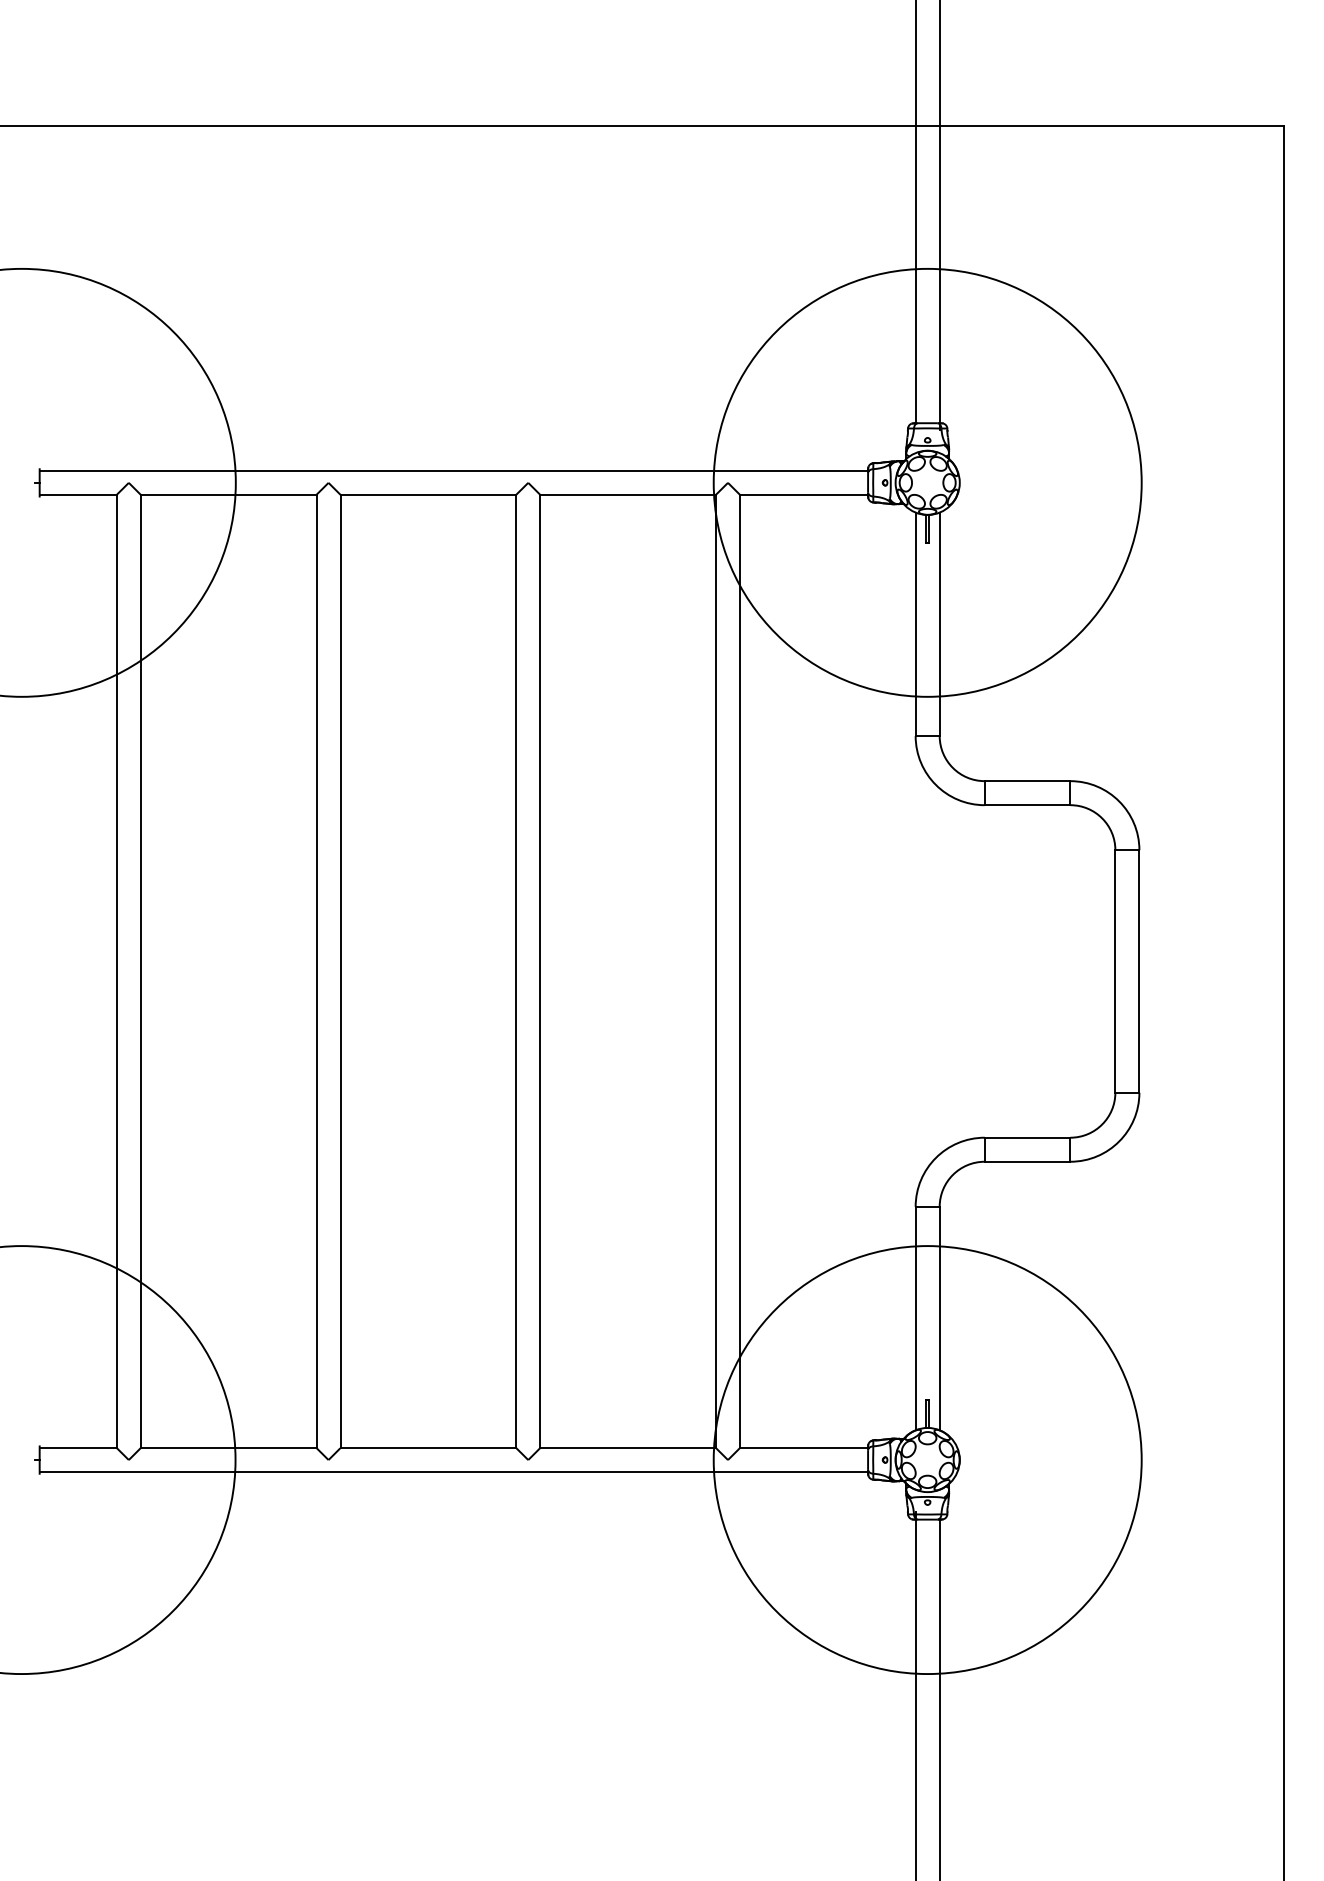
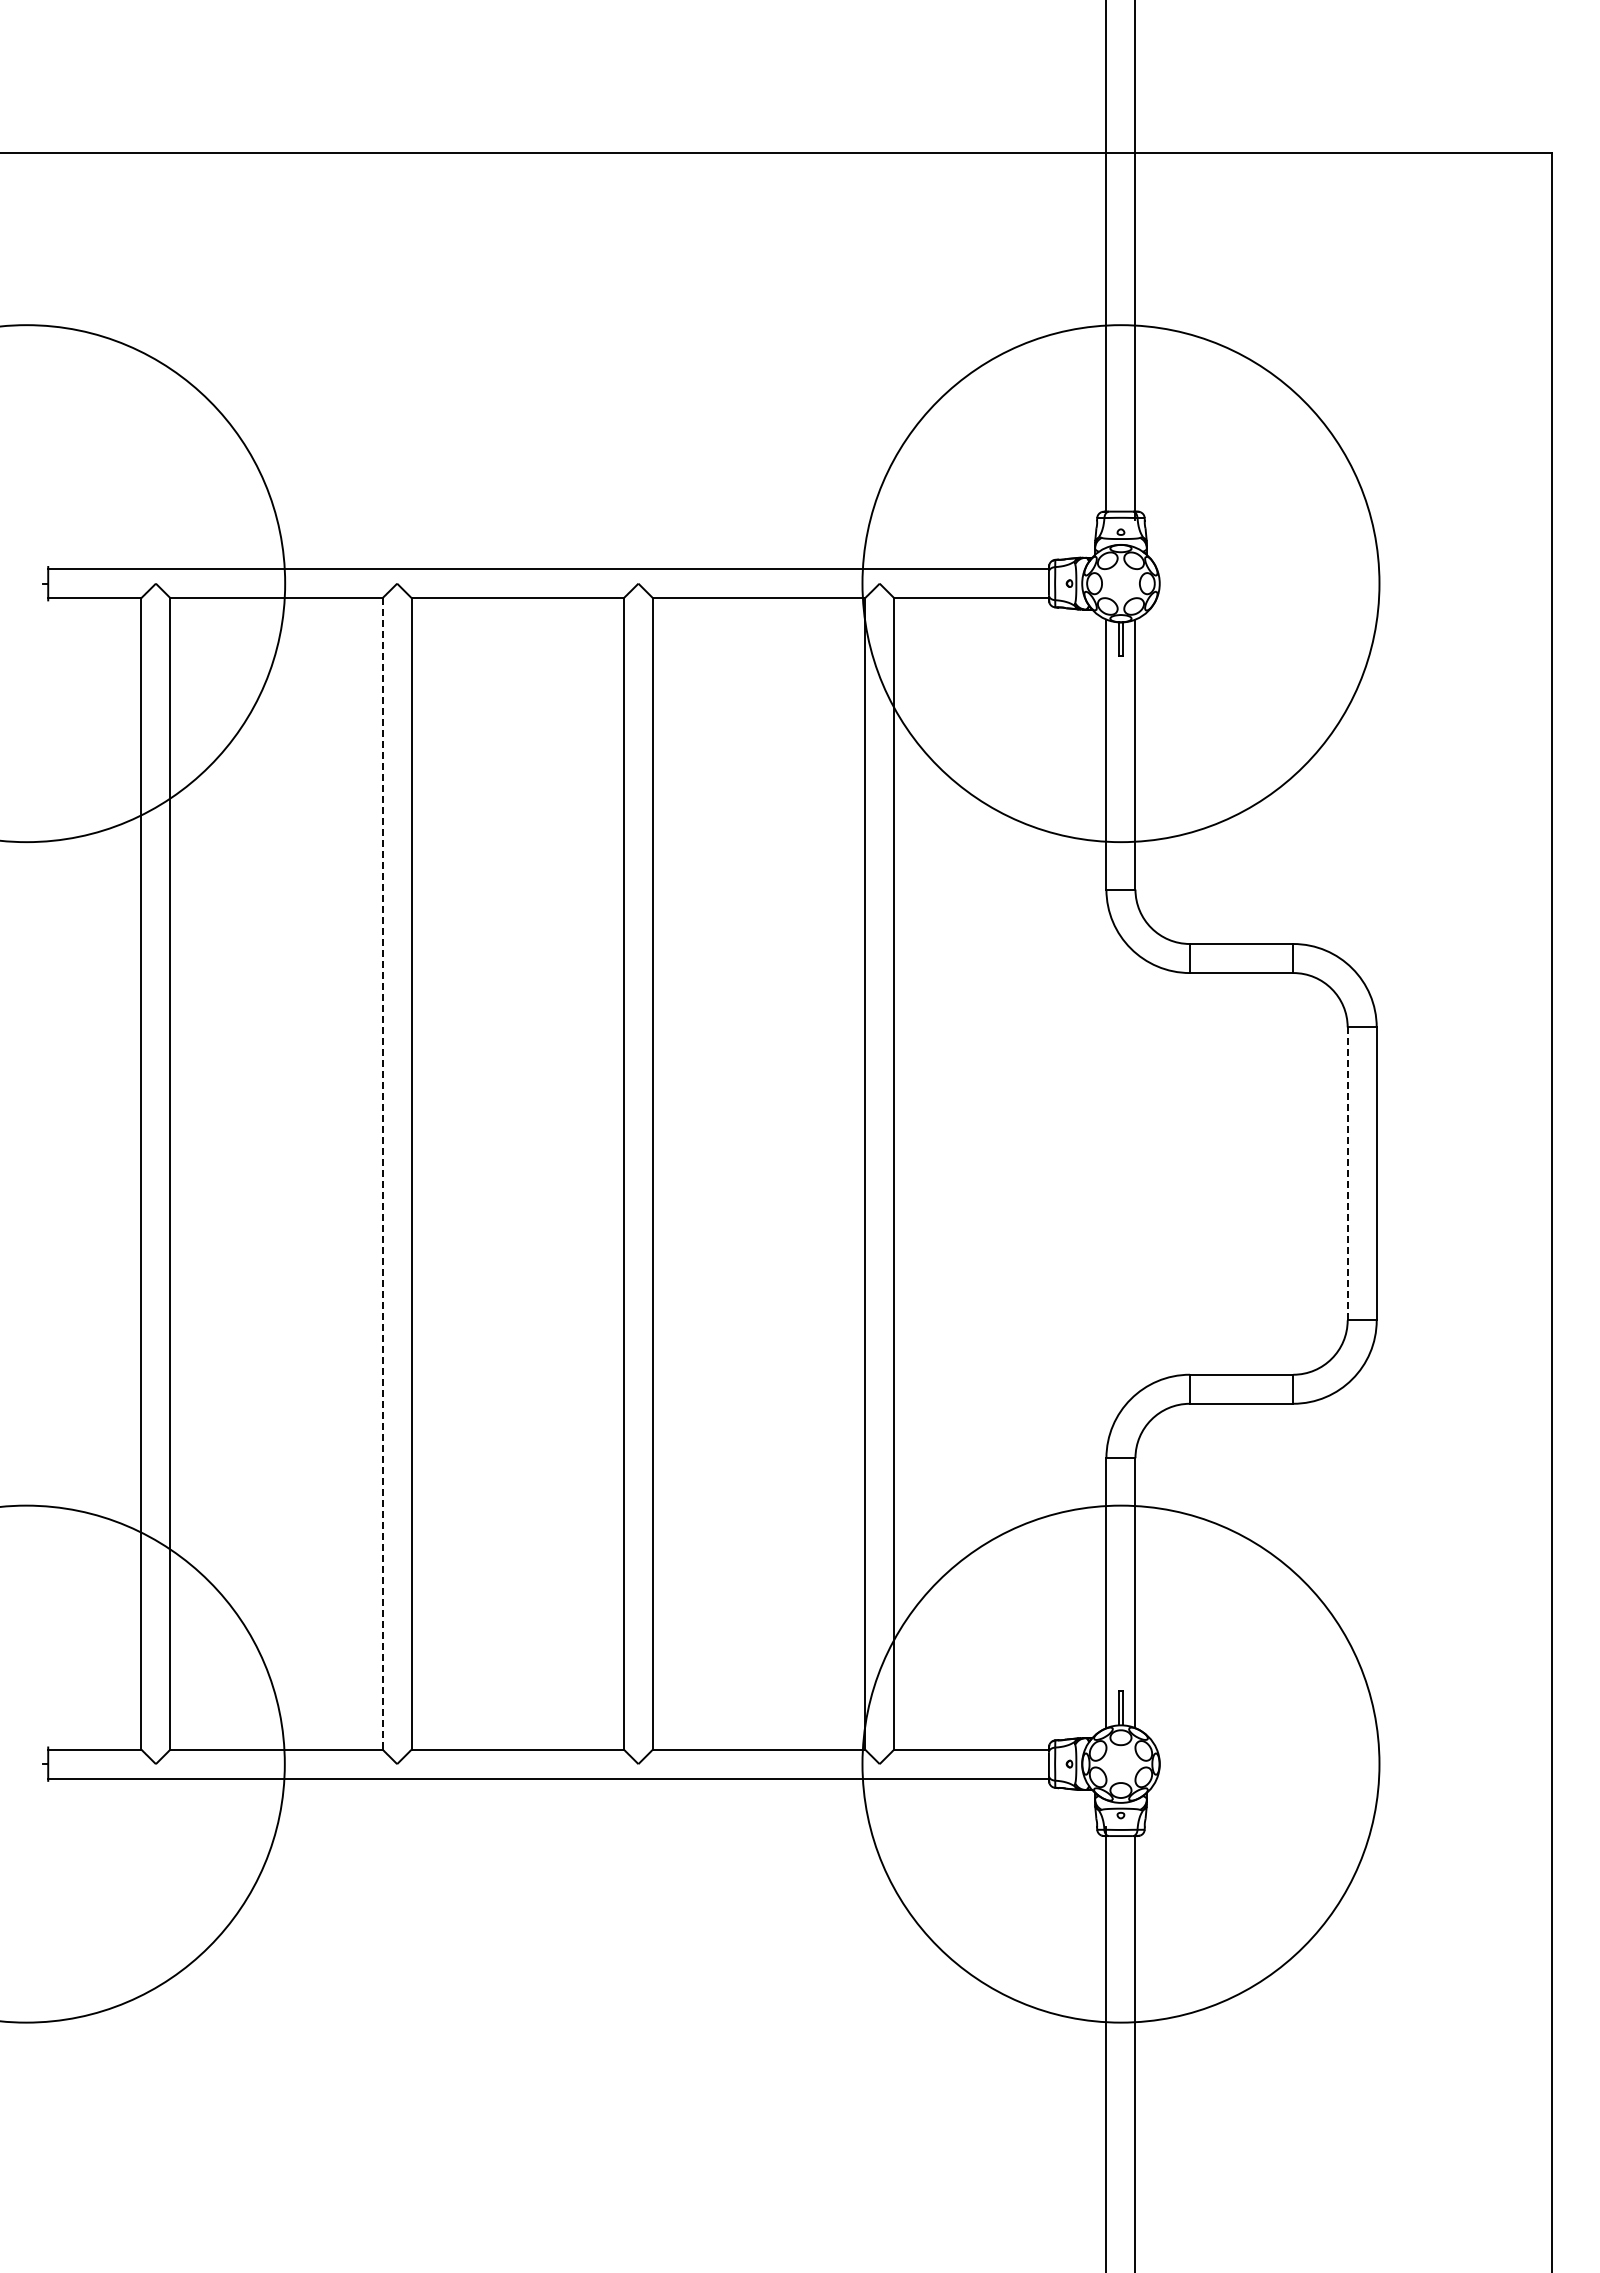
line: (316, 971) -> (382, 1173), solid -> dashed
line: (1115, 971) -> (1347, 1174), solid -> dashed

